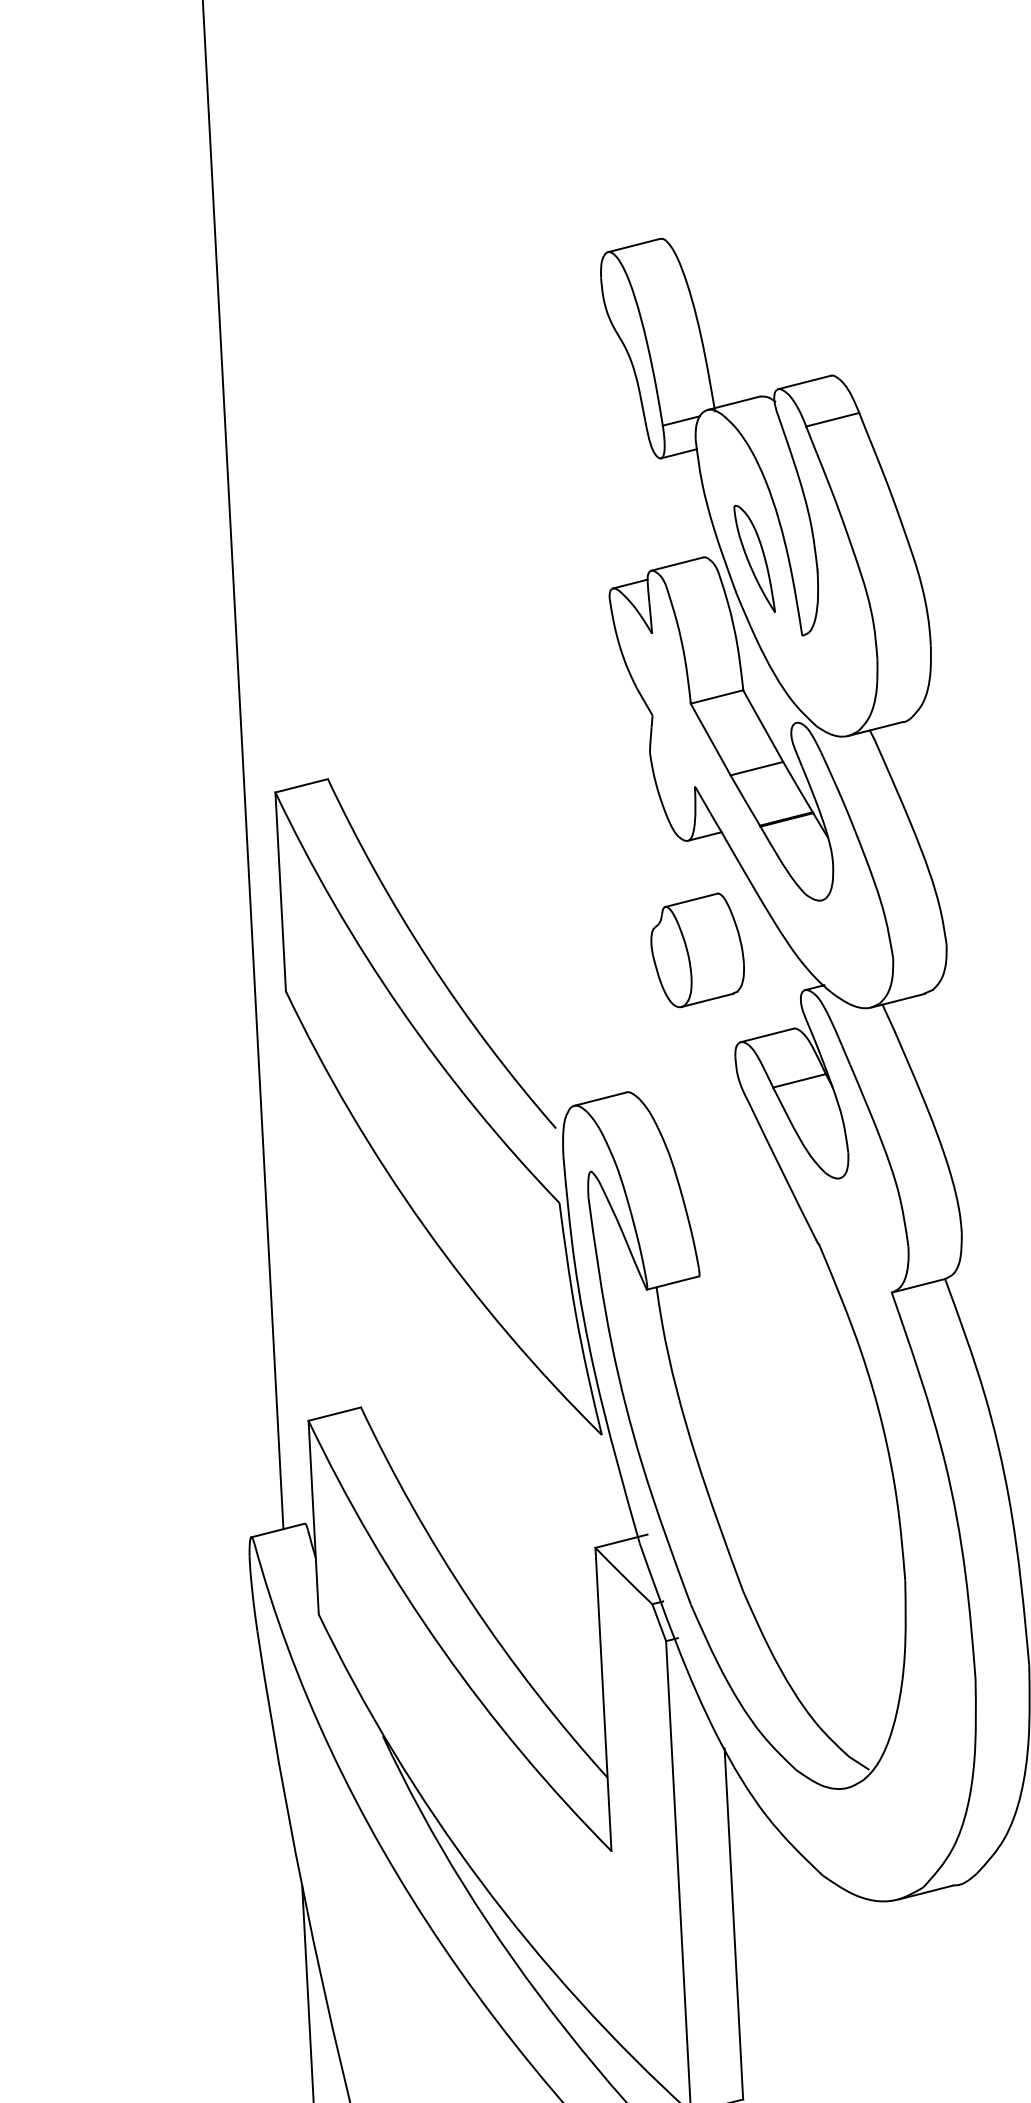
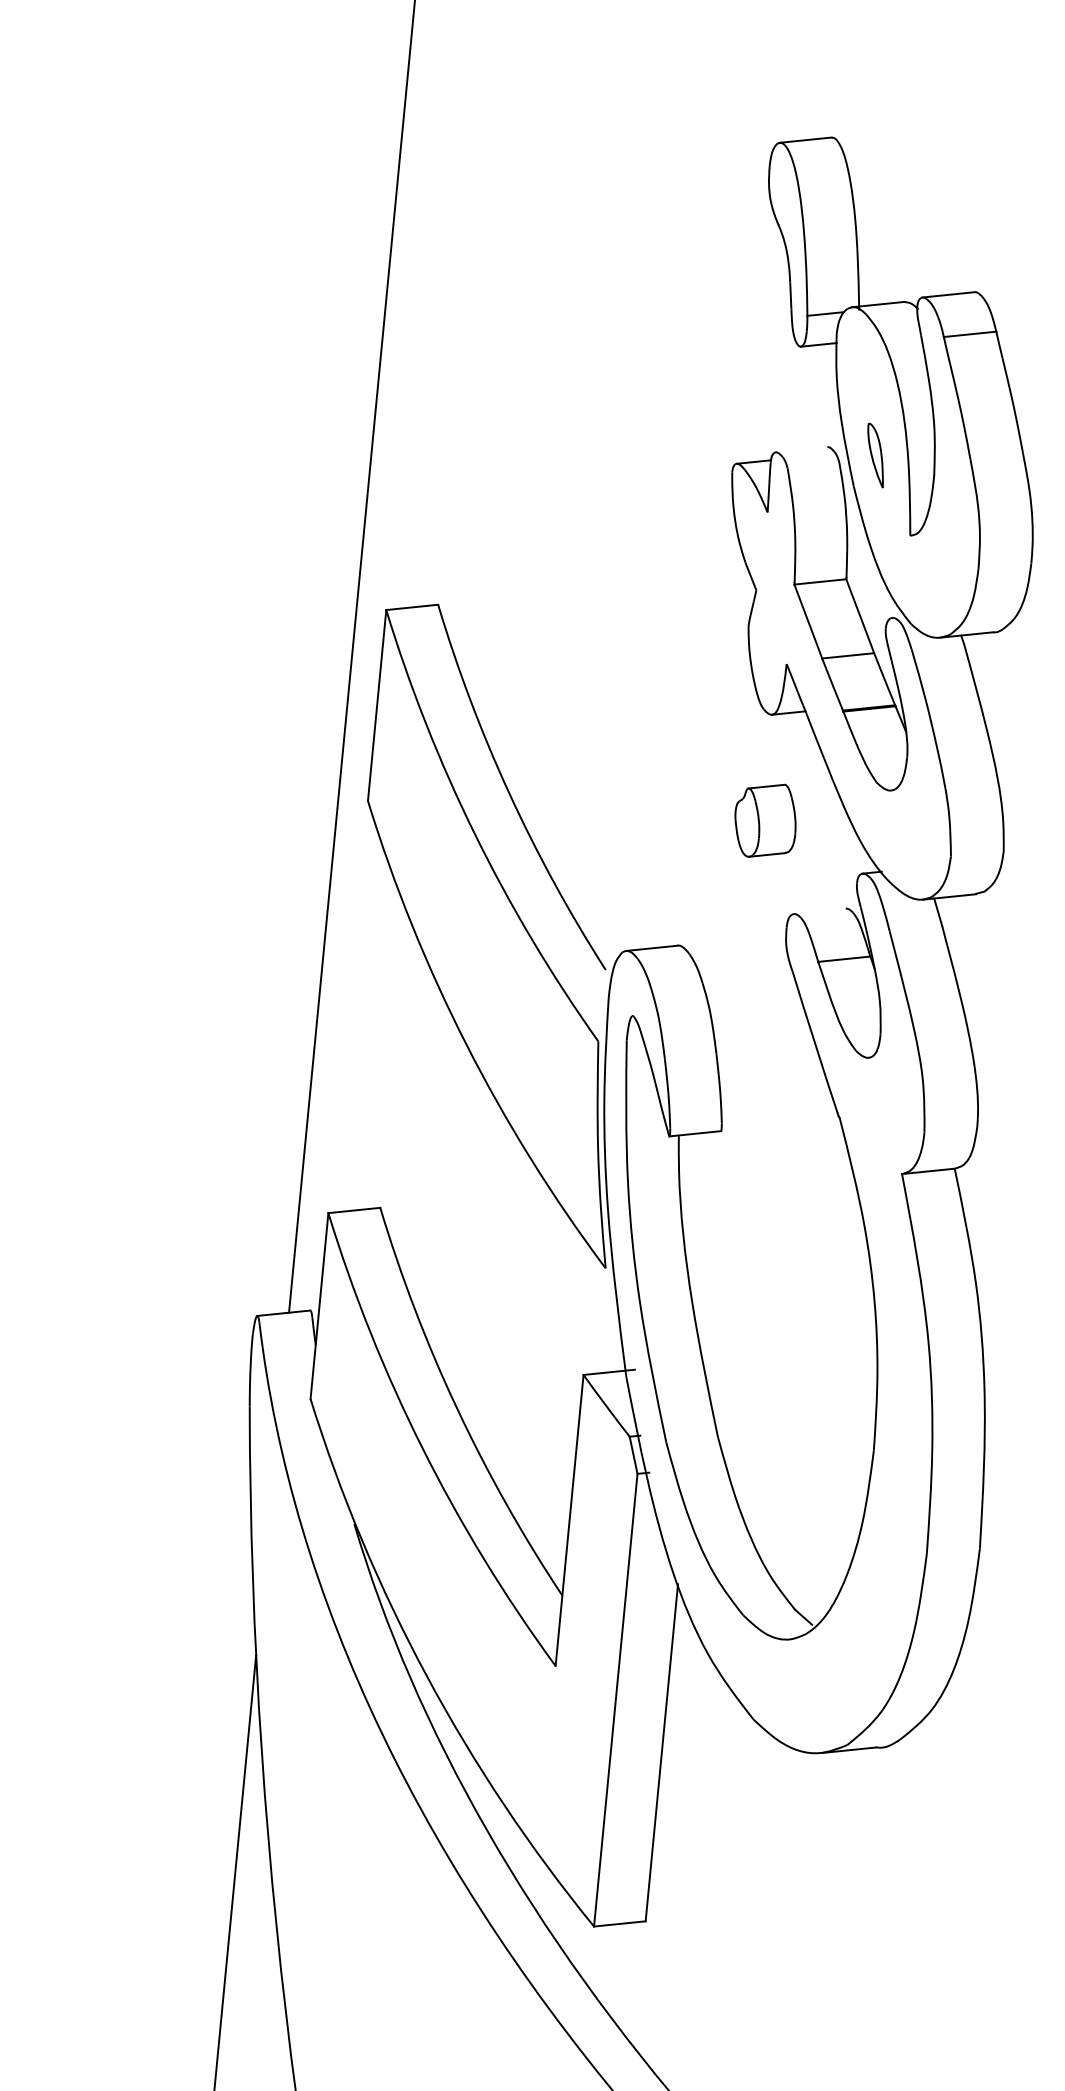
part: (754, 558) -> (875, 455), size x0.6
line: (677, 563) -> (801, 449), removed
part: (697, 950) -> (765, 820), size x0.7
line: (766, 1035) -> (819, 911), removed

